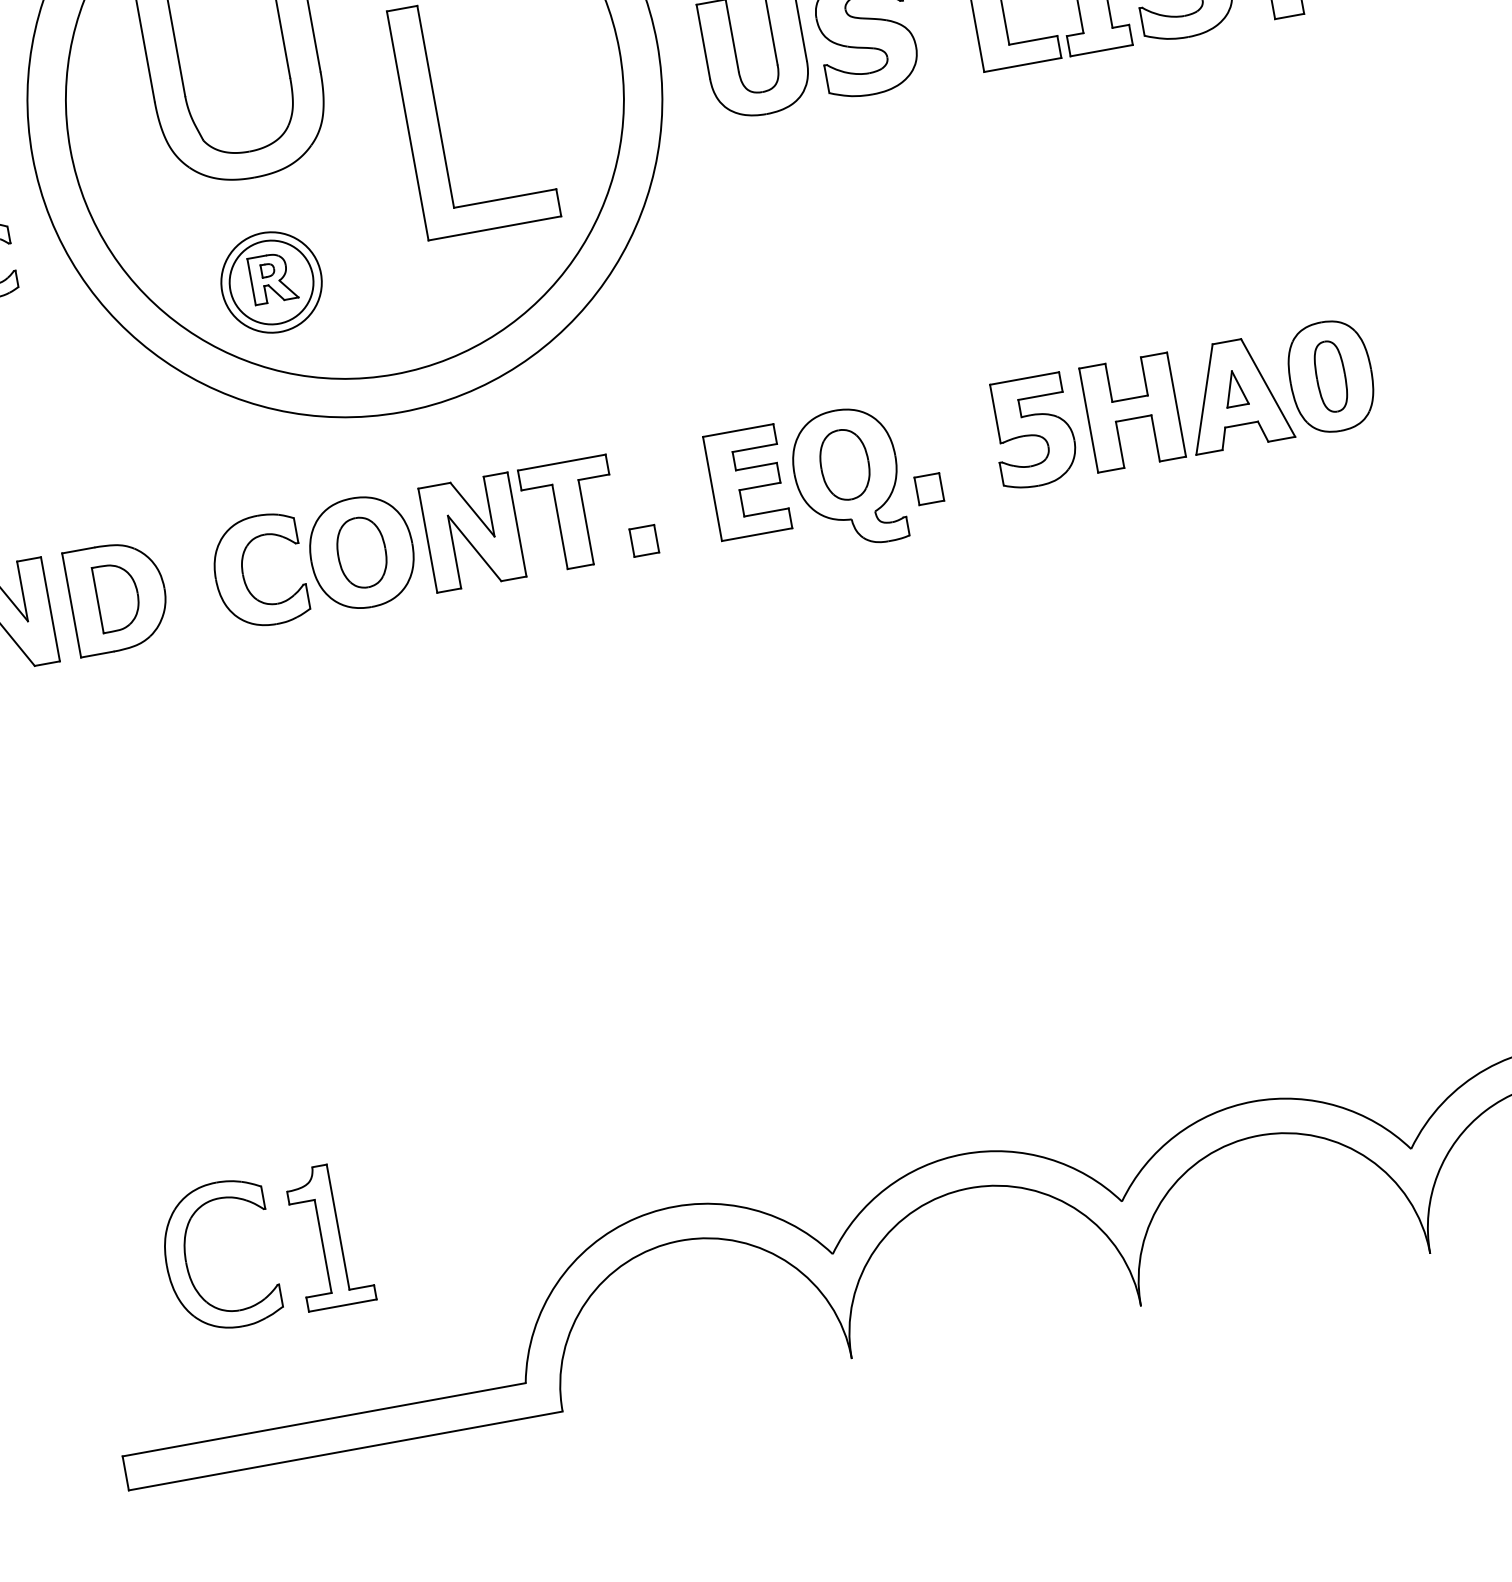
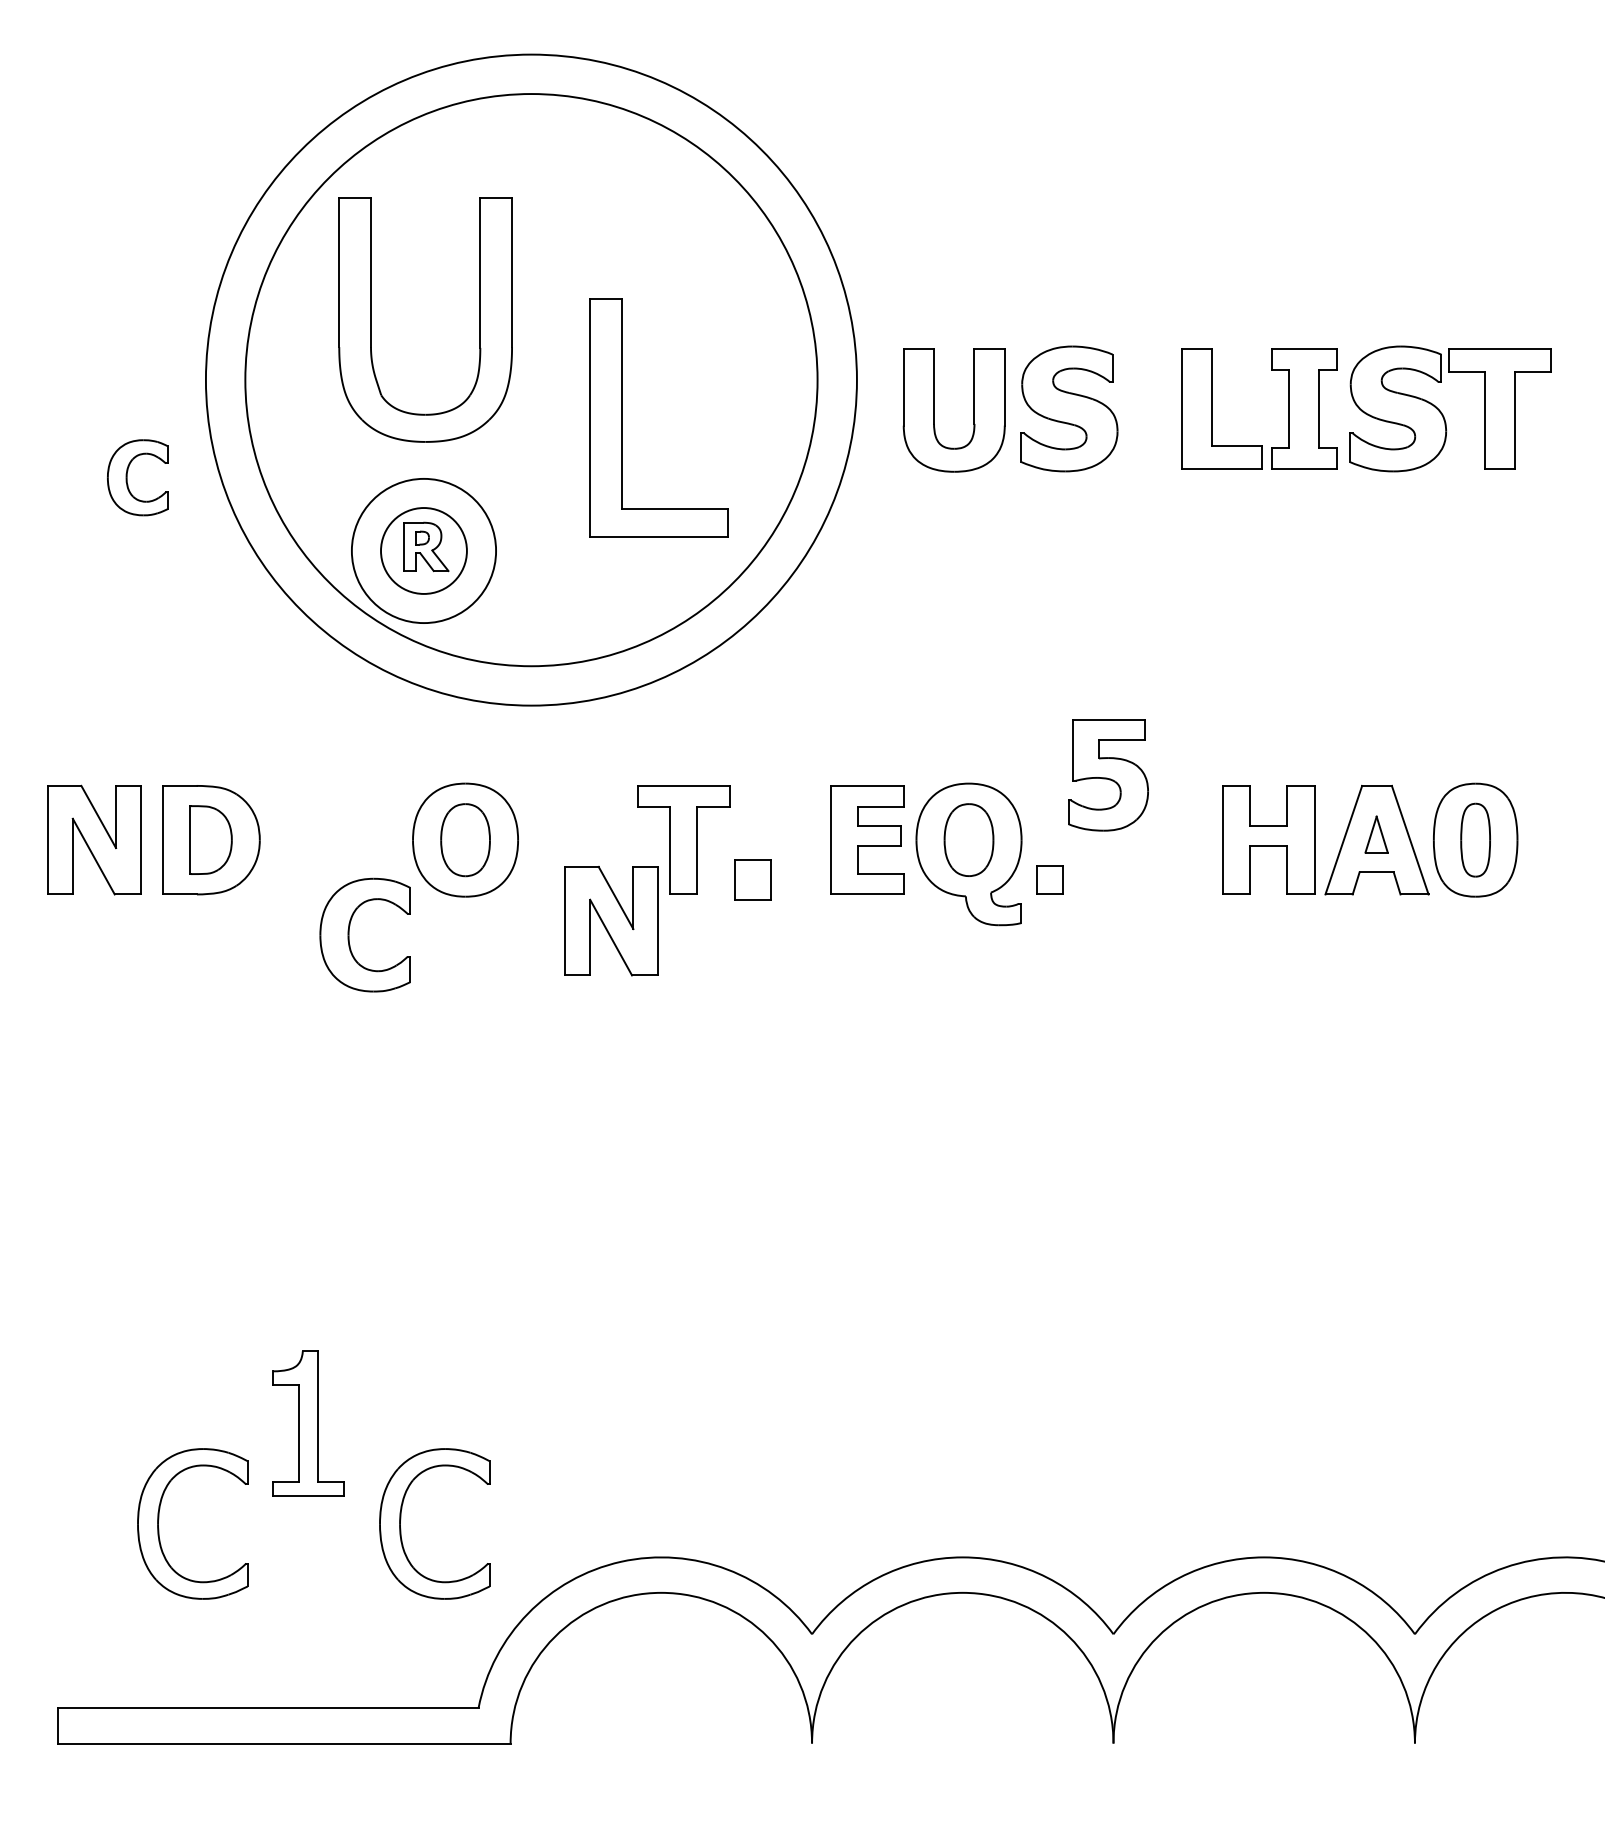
circle: (271, 282) -> (423, 550), size x1.4
part: (1033, 431) -> (1108, 775), moved
part: (472, 532) -> (611, 921), moved
part: (644, 540) -> (752, 879), size x1.4
part: (243, 573) -> (349, 934), moved
part: (418, 1215) -> (401, 1519), added
part: (330, 1235) -> (308, 1423), moved

